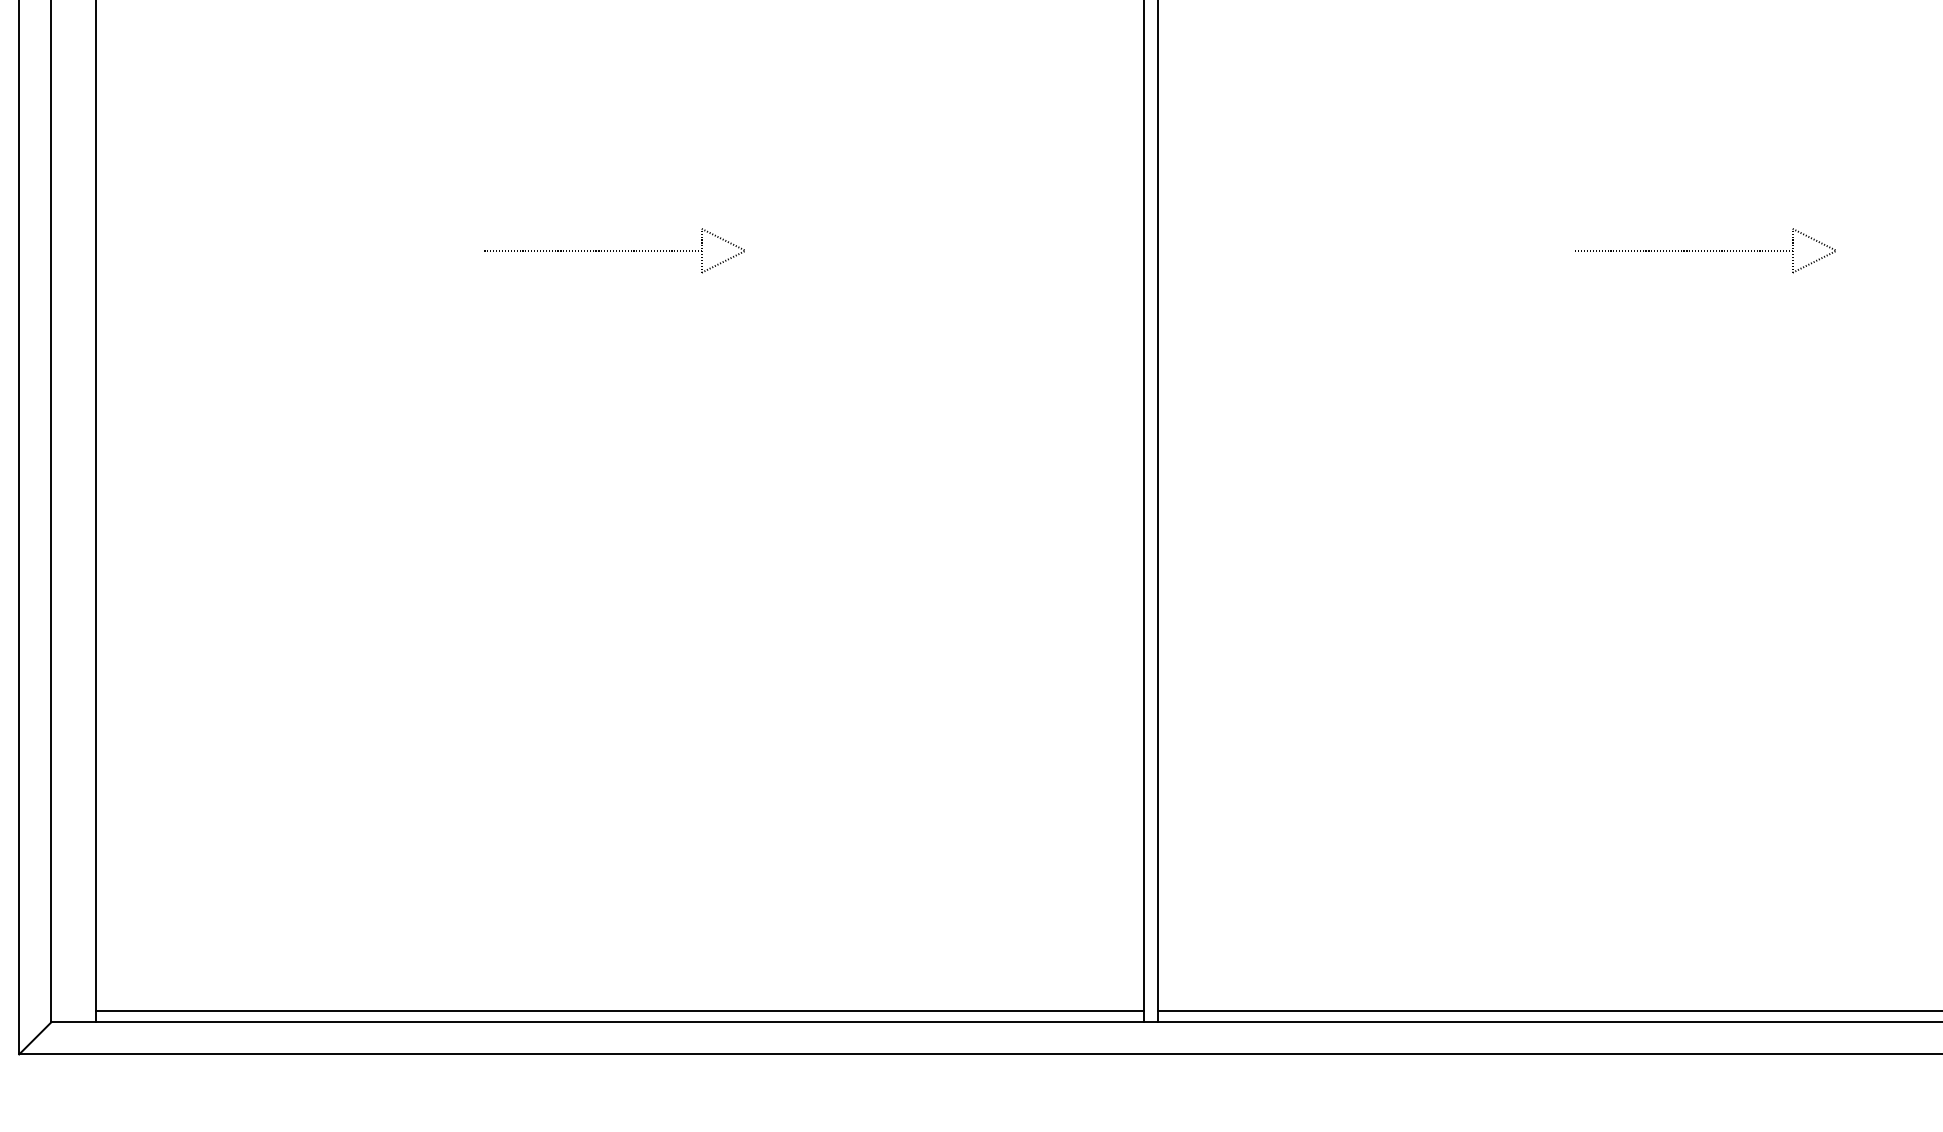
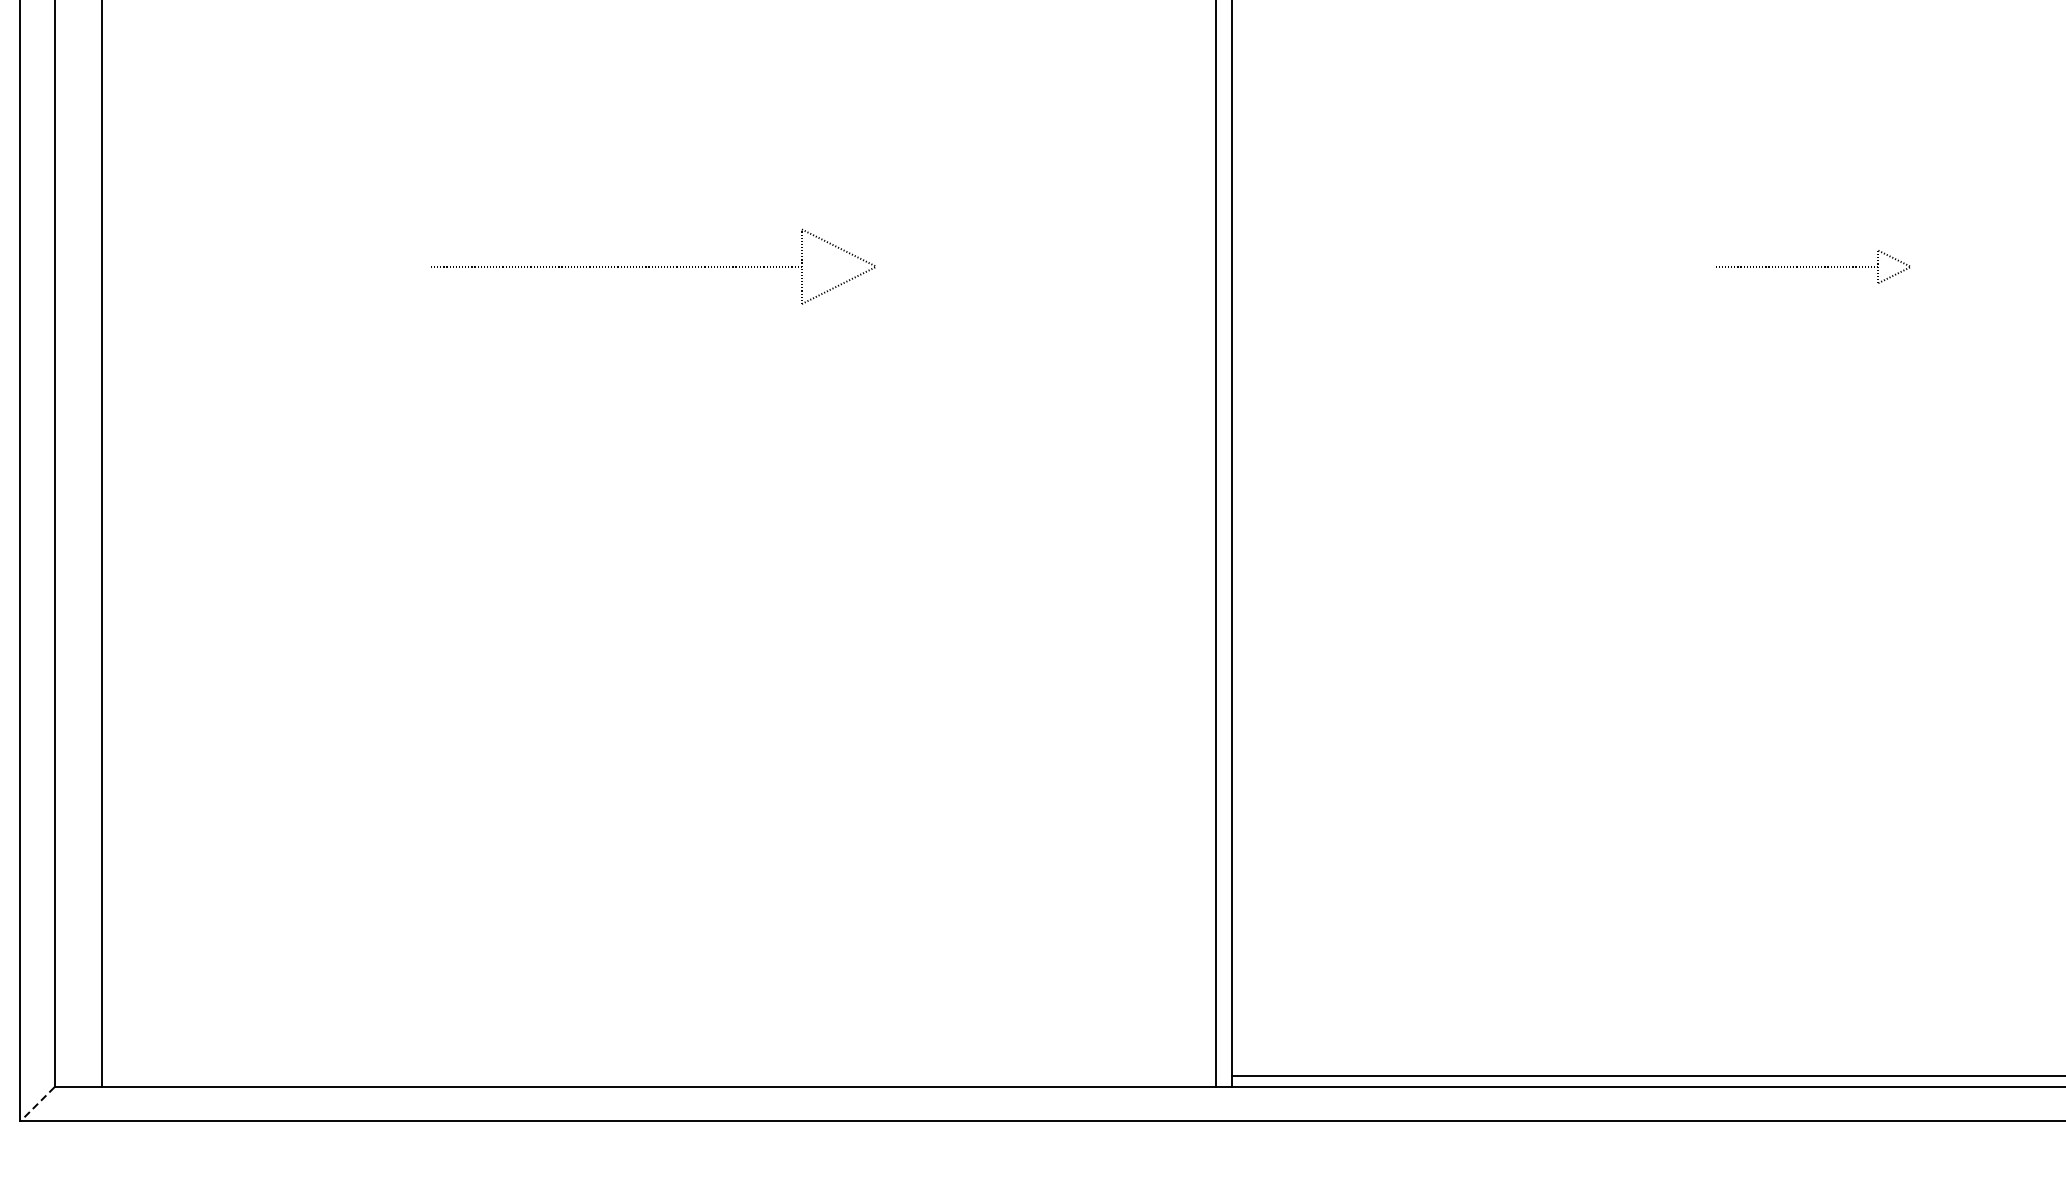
part: (614, 250) -> (653, 266), size x1.6
part: (1705, 250) -> (1813, 266), size x0.7
line: (619, 1011) -> (658, 1075), removed
line: (35, 1038) -> (37, 1104), solid -> dashed

